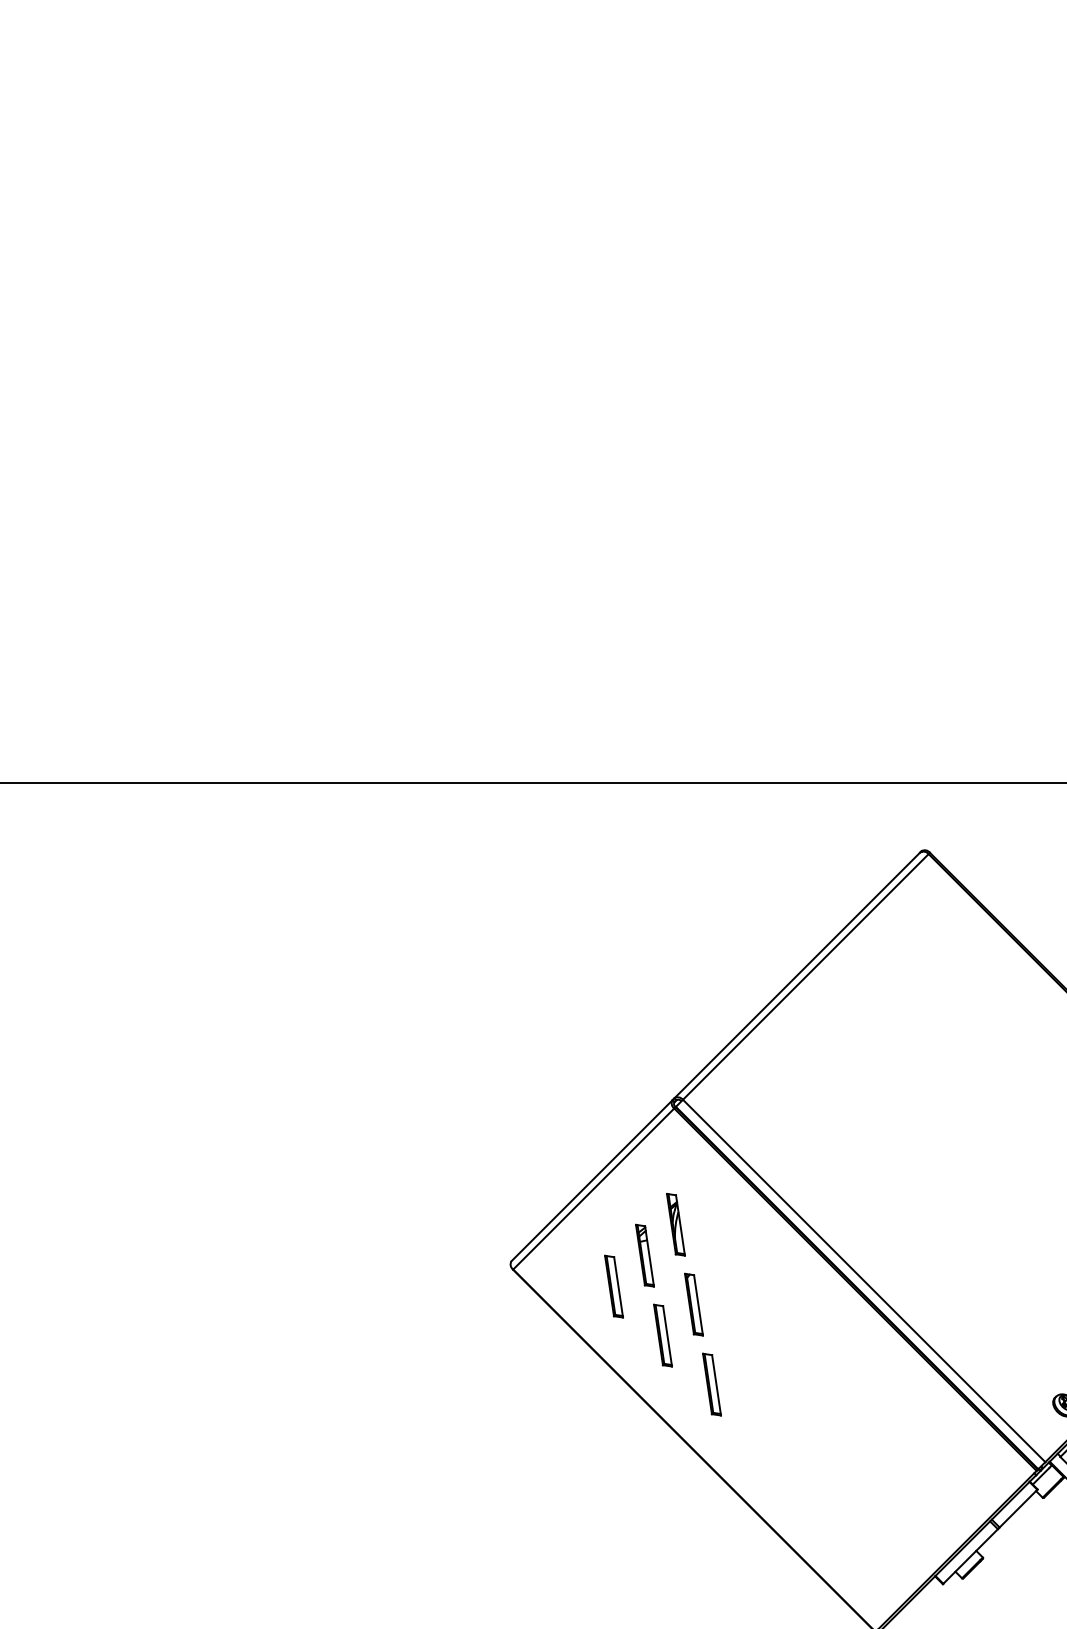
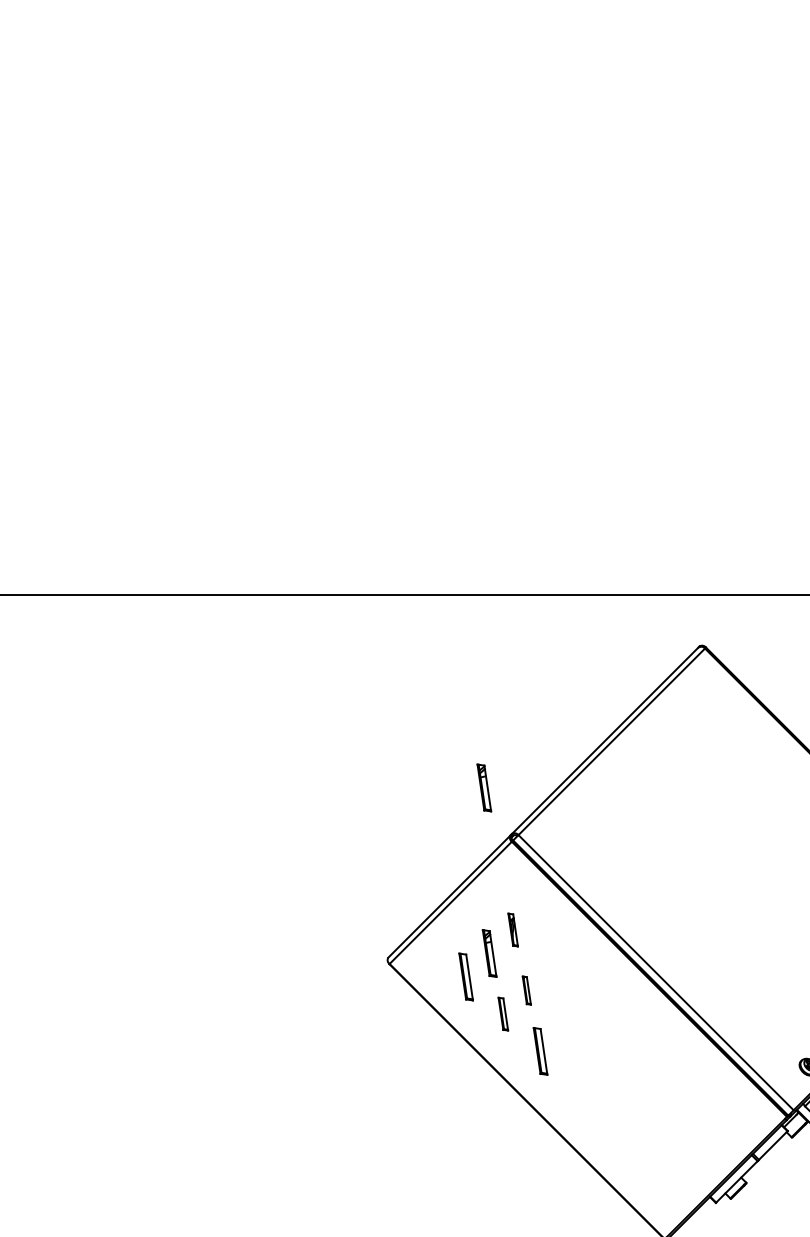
part: (637, 1037) -> (483, 787), added
part: (675, 1224) -> (512, 929), size x0.7
part: (693, 1304) -> (526, 990), size x0.6
part: (662, 1335) -> (502, 1014), size x0.7

